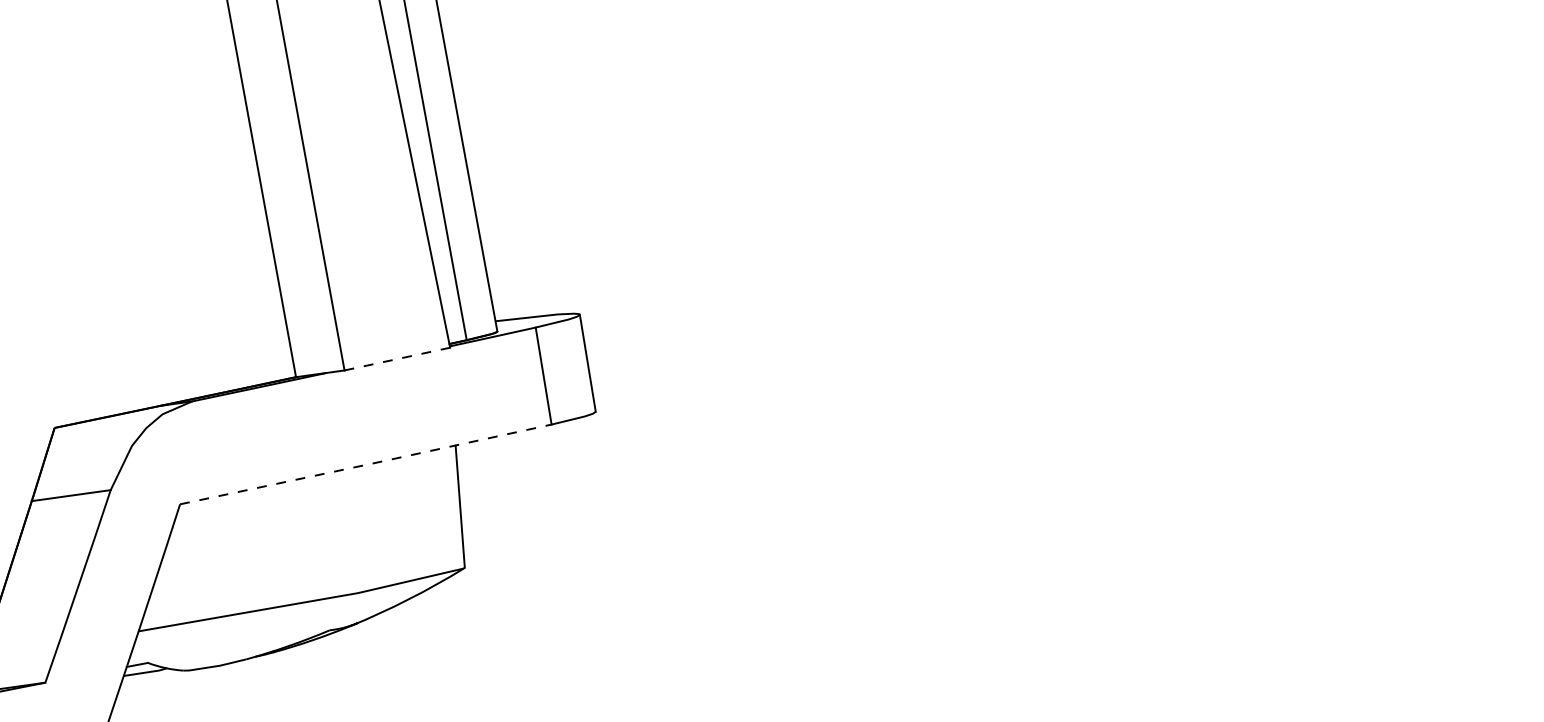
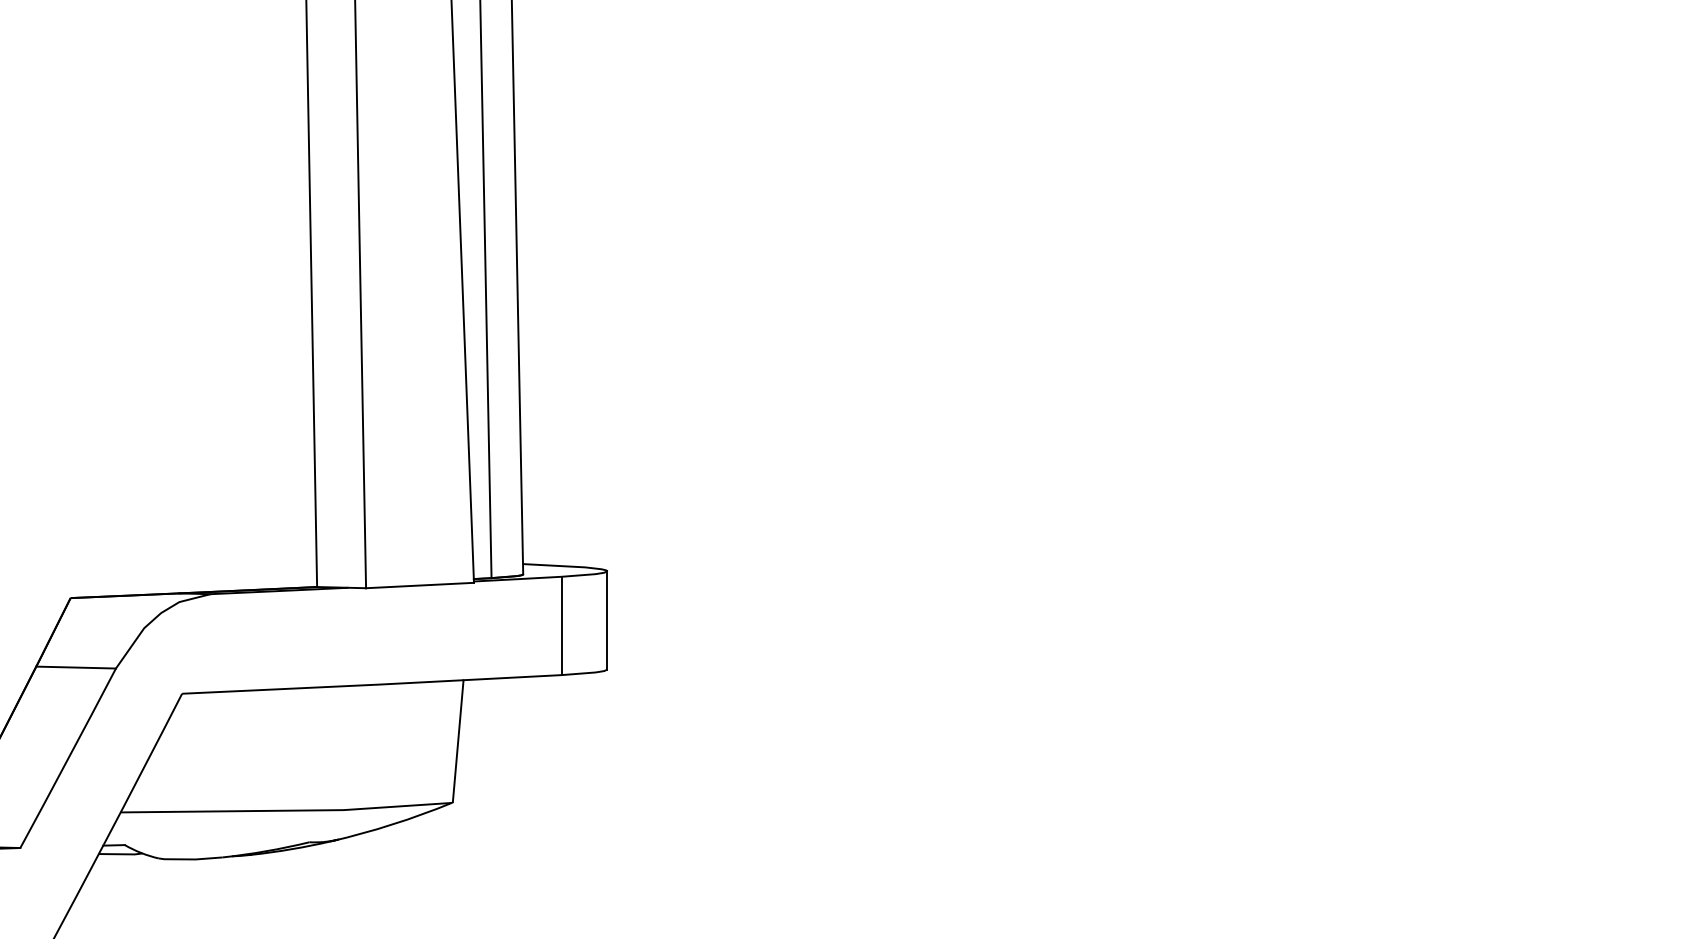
line: (397, 358) -> (420, 585), dashed -> solid
line: (366, 464) -> (372, 684), dashed -> solid

